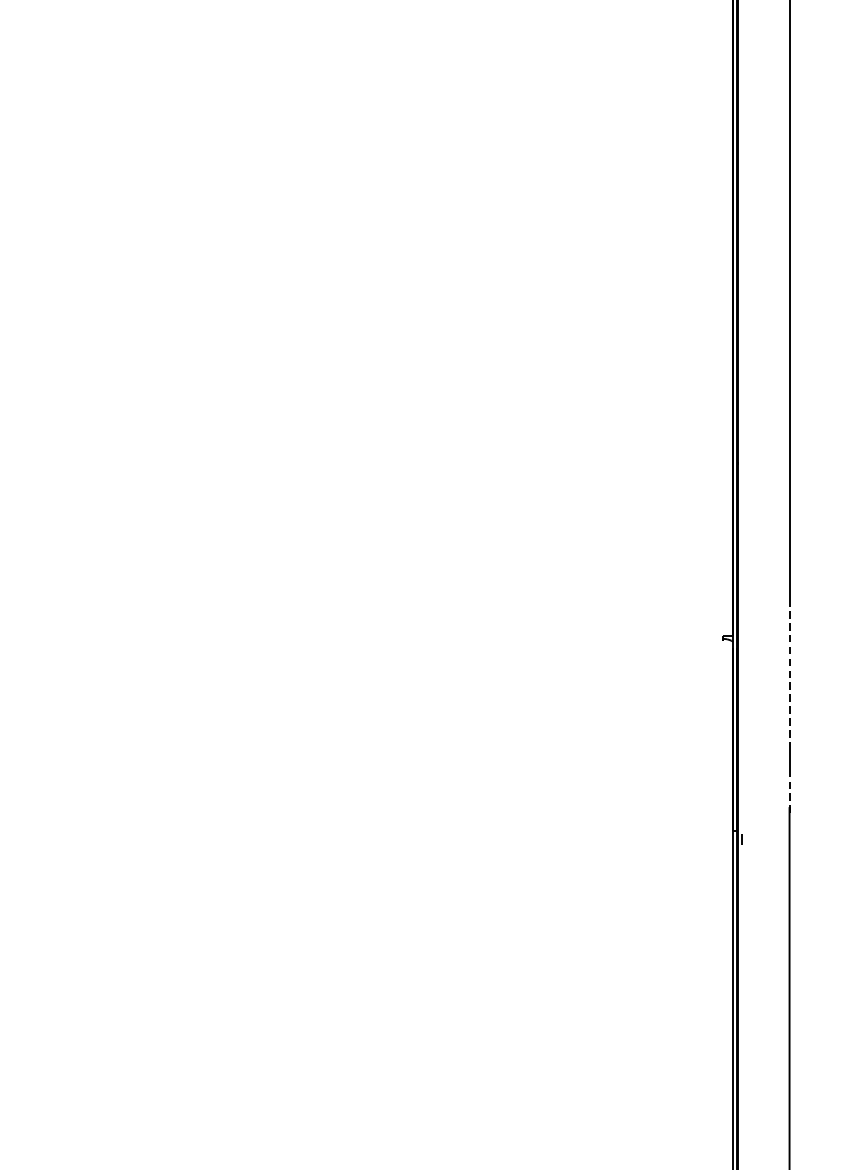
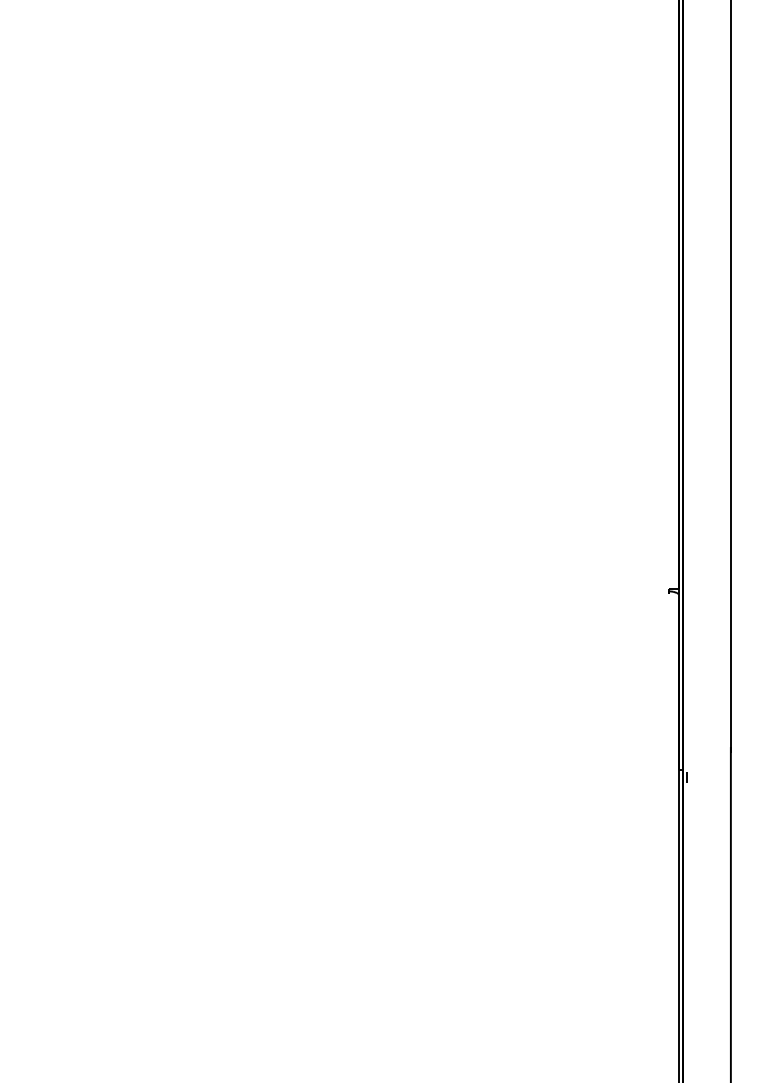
line: (789, 672) -> (730, 622), dashed -> solid
line: (789, 793) -> (730, 734), dashed -> solid

